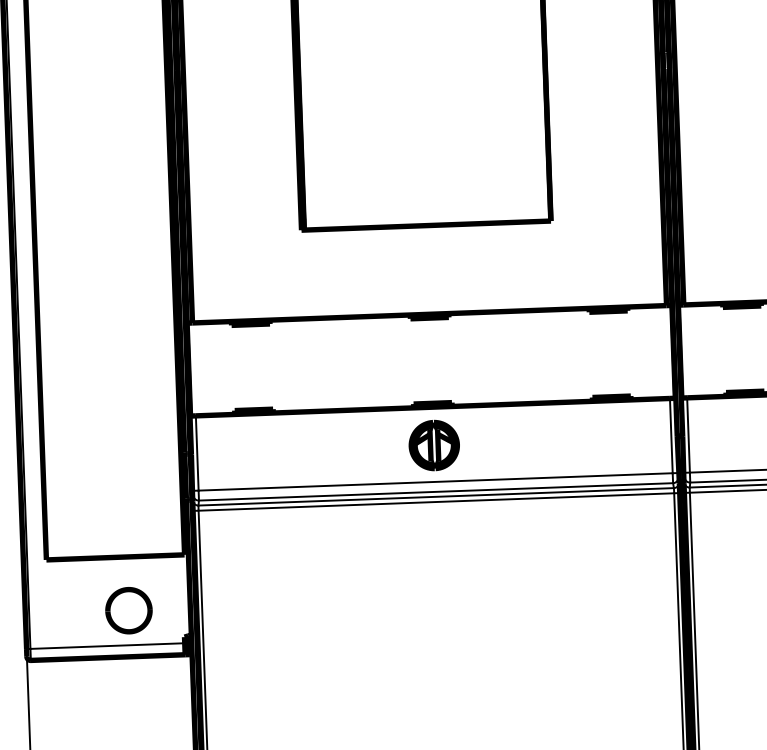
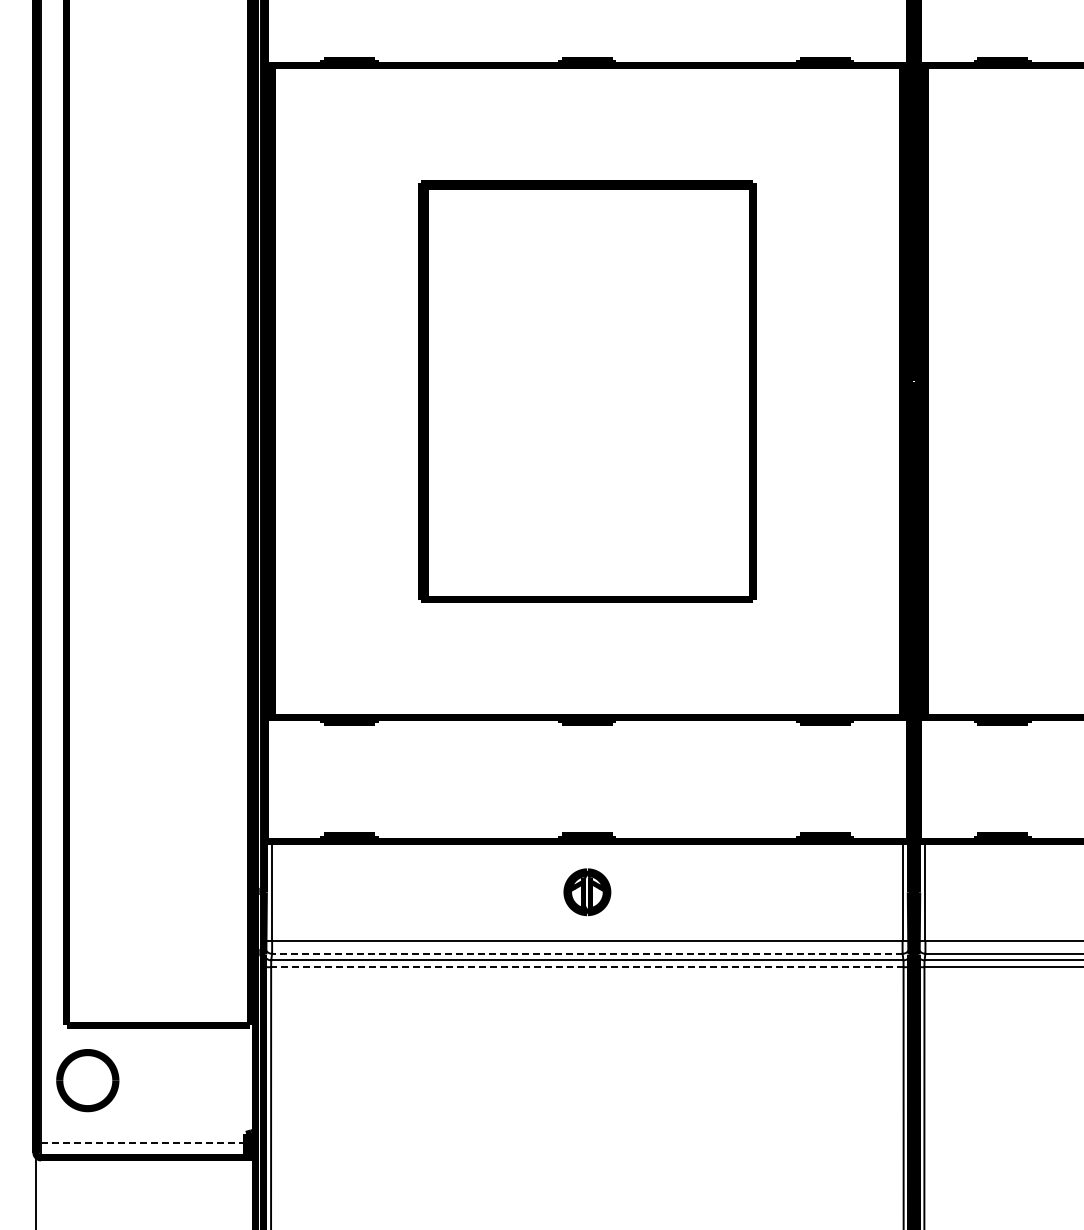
part: (434, 445) -> (587, 892), size x0.7
line: (435, 491) -> (586, 953), solid -> dashed
line: (435, 502) -> (586, 967), solid -> dashed
part: (128, 610) -> (87, 1080), moved
line: (107, 646) -> (143, 1142), solid -> dashed

